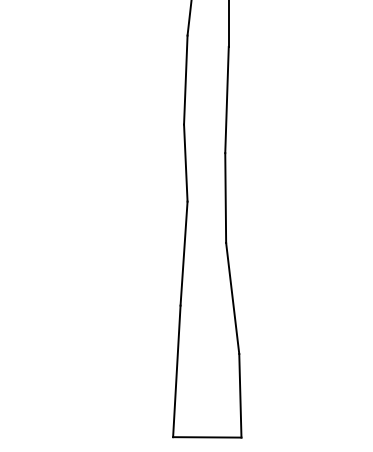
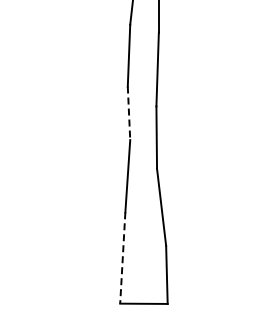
line: (186, 163) -> (129, 113), solid -> dashed
line: (176, 370) -> (122, 257), solid -> dashed

